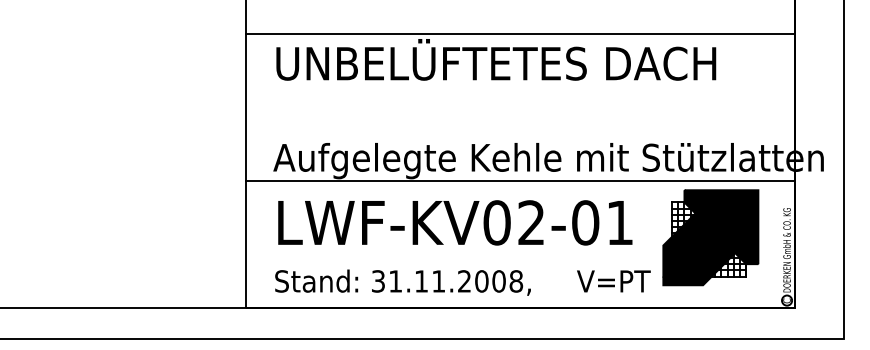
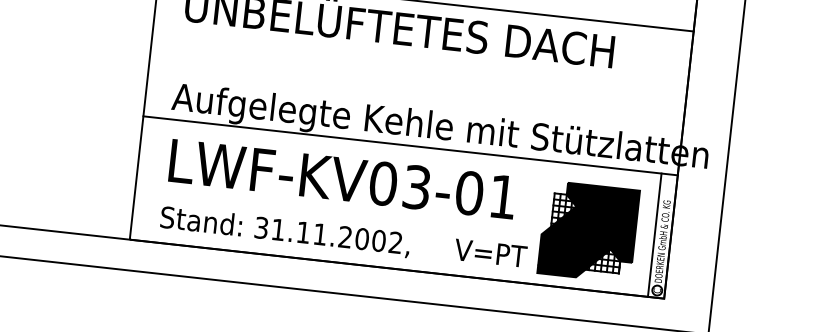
text: (531, 222) -> (416, 187), LWF-KV02-01 -> LWF-KV03-01
part: (710, 237) -> (588, 231), moved
line: (778, 244) -> (654, 235), added
text: (516, 281) -> (395, 242), 31.11.2008, -> 31.11.2002,

